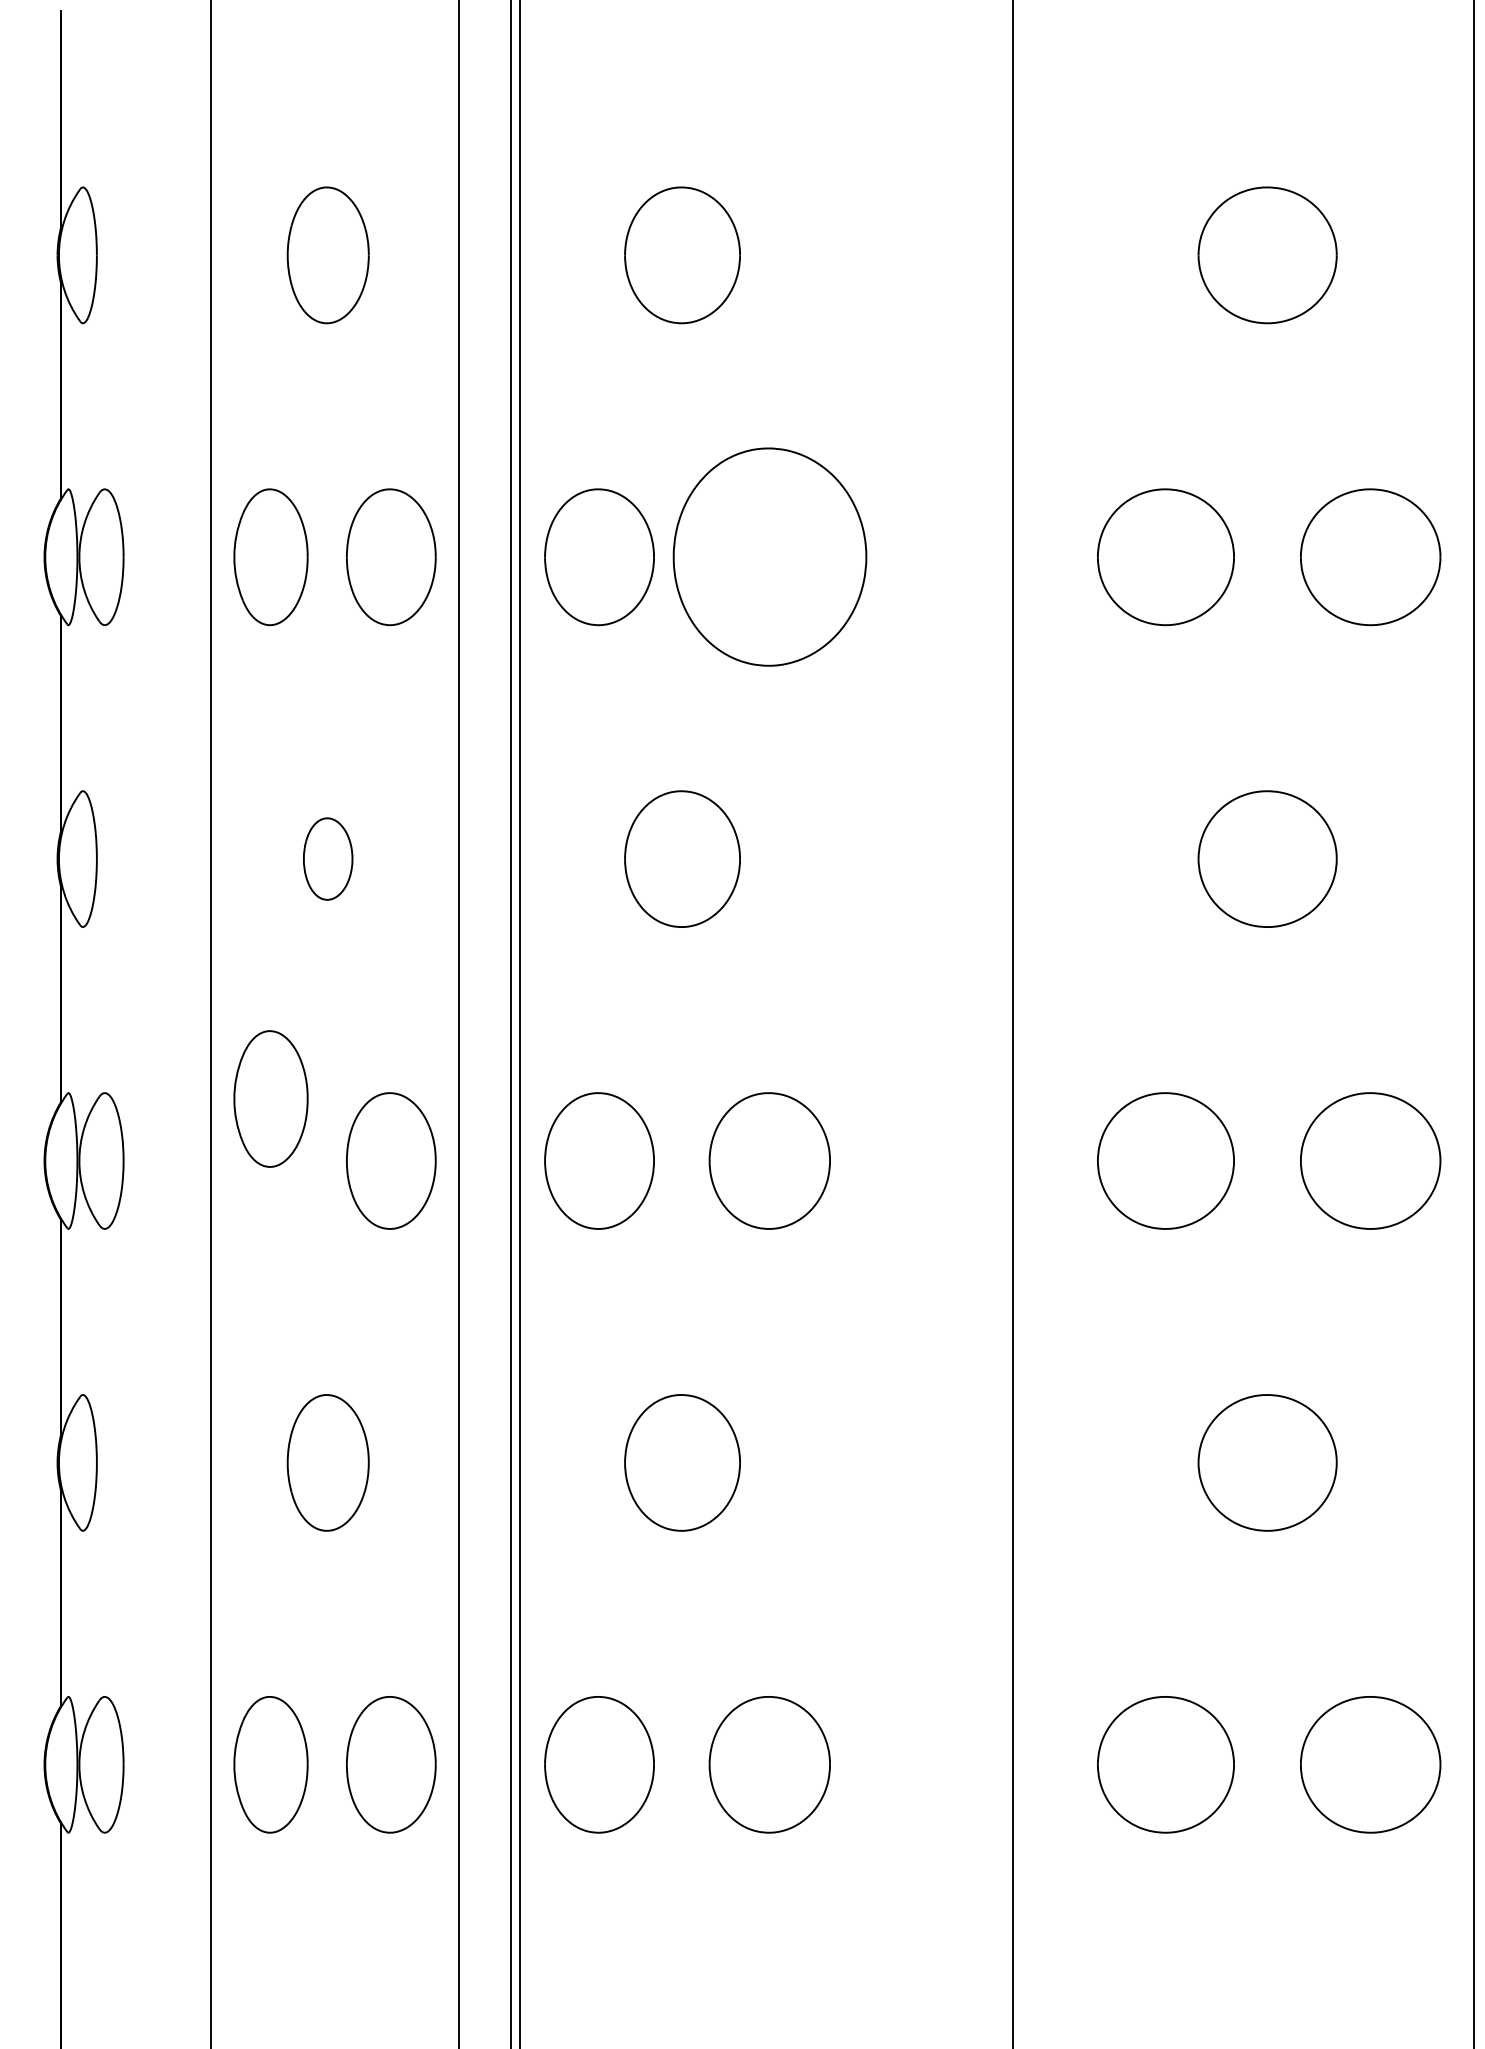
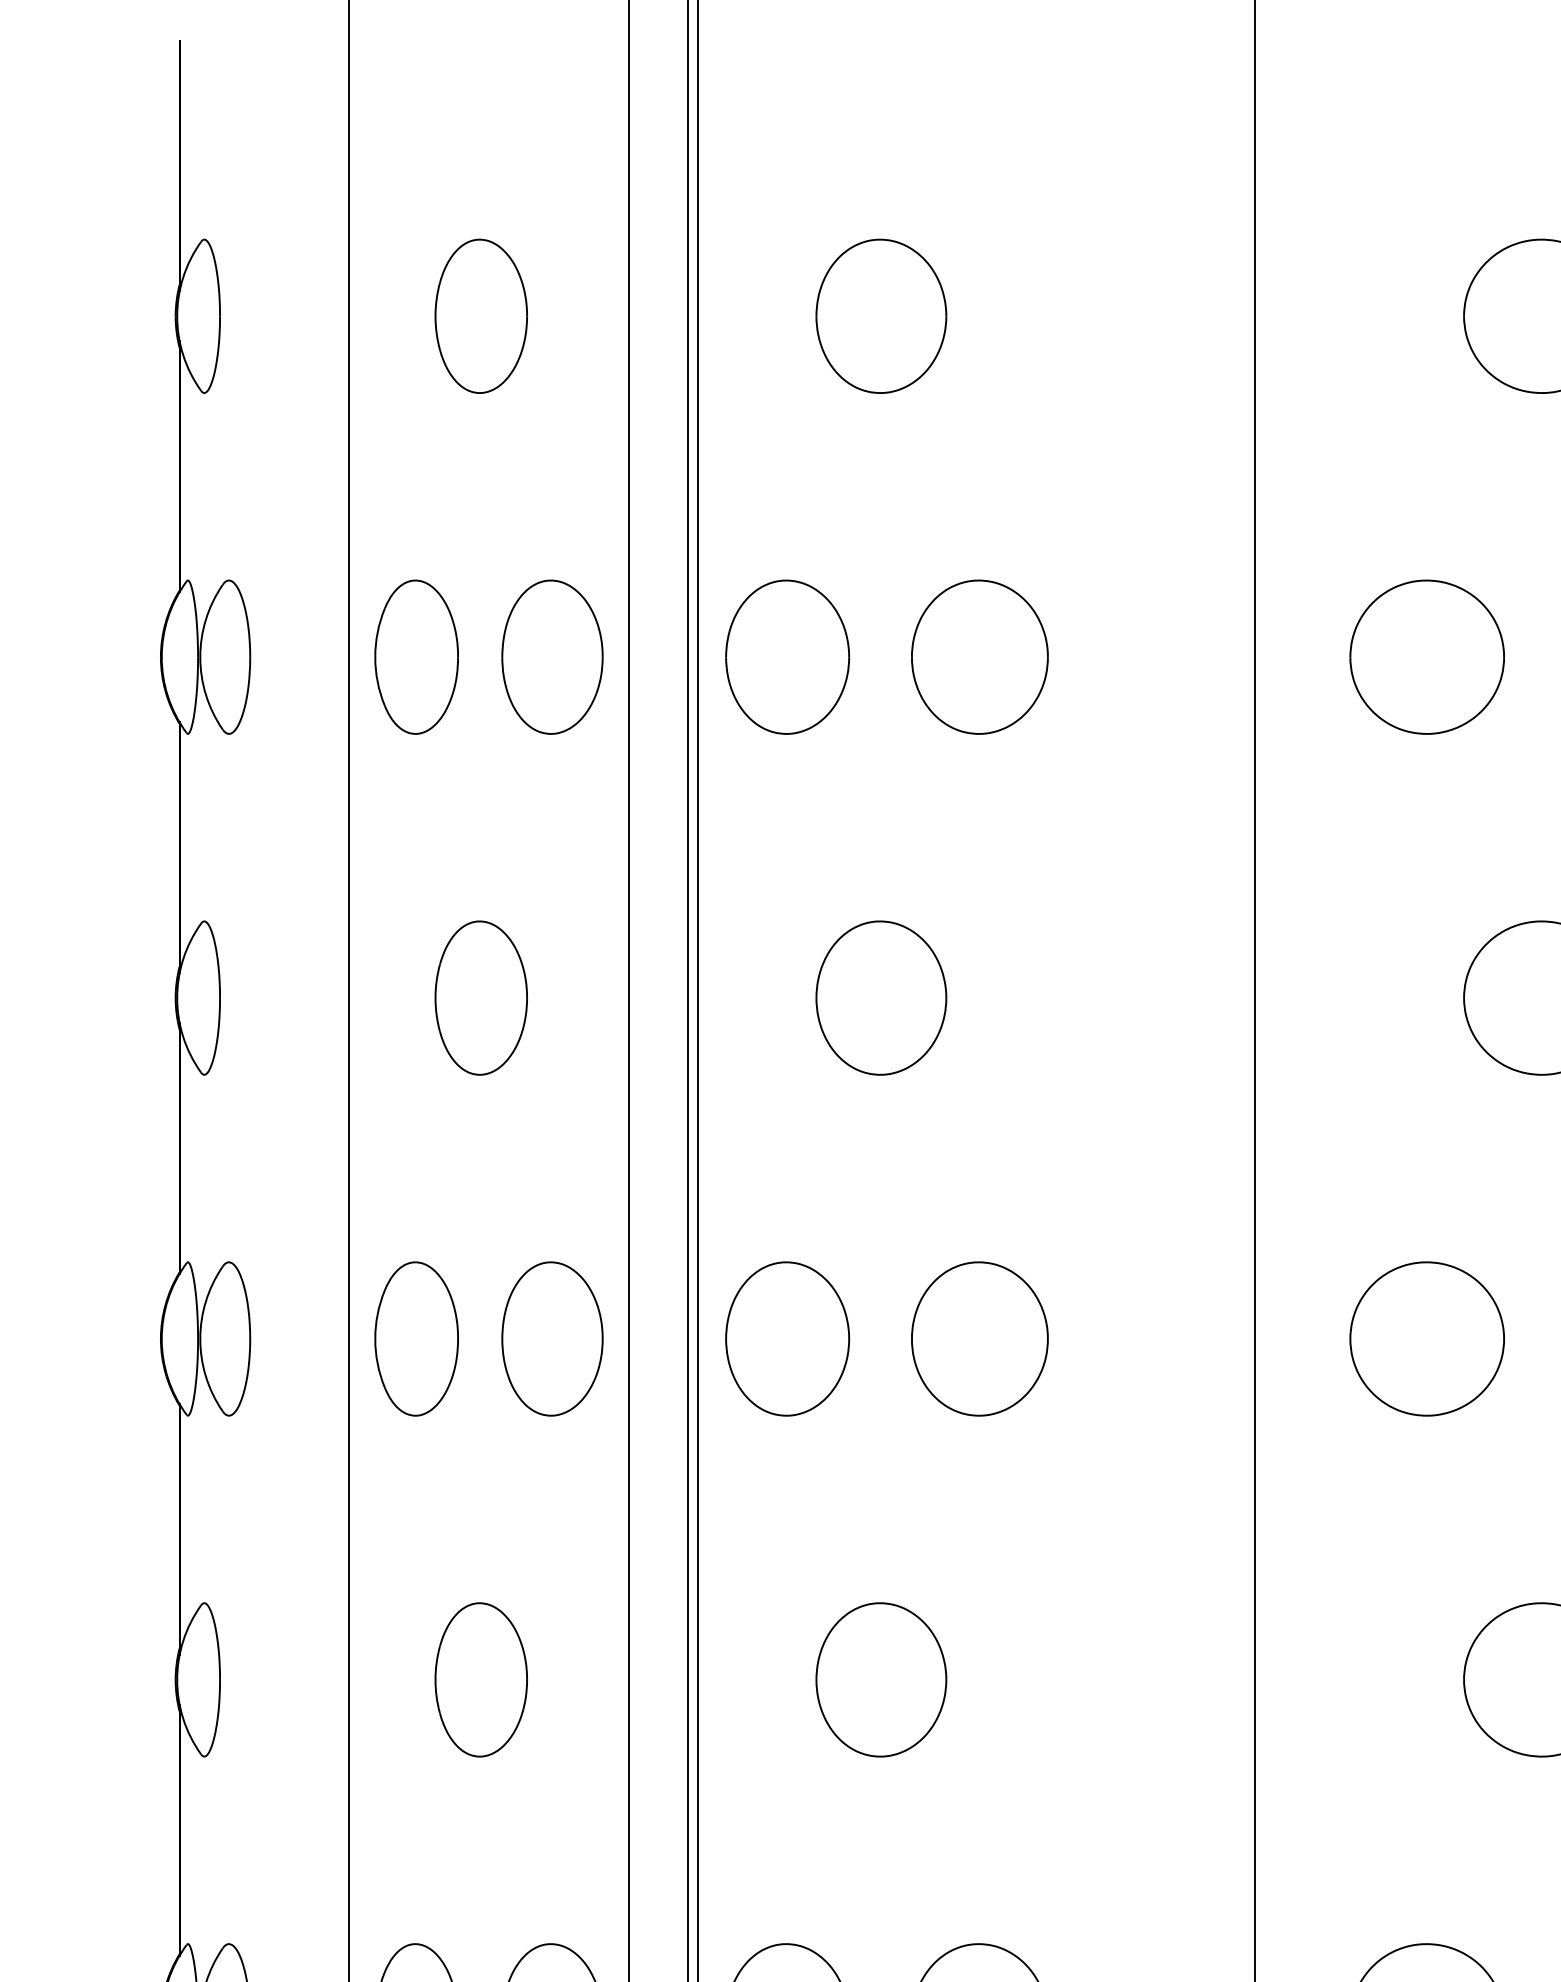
part: (769, 557) -> (979, 657), size x0.62
part: (327, 858) -> (480, 997), size x1.67
part: (270, 1098) -> (416, 1338), moved

